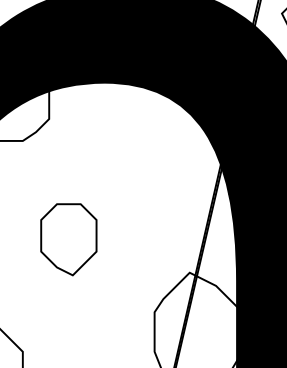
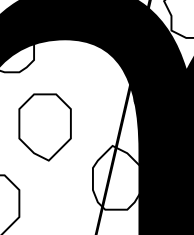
part: (67, 239) -> (44, 127), size x1.67

